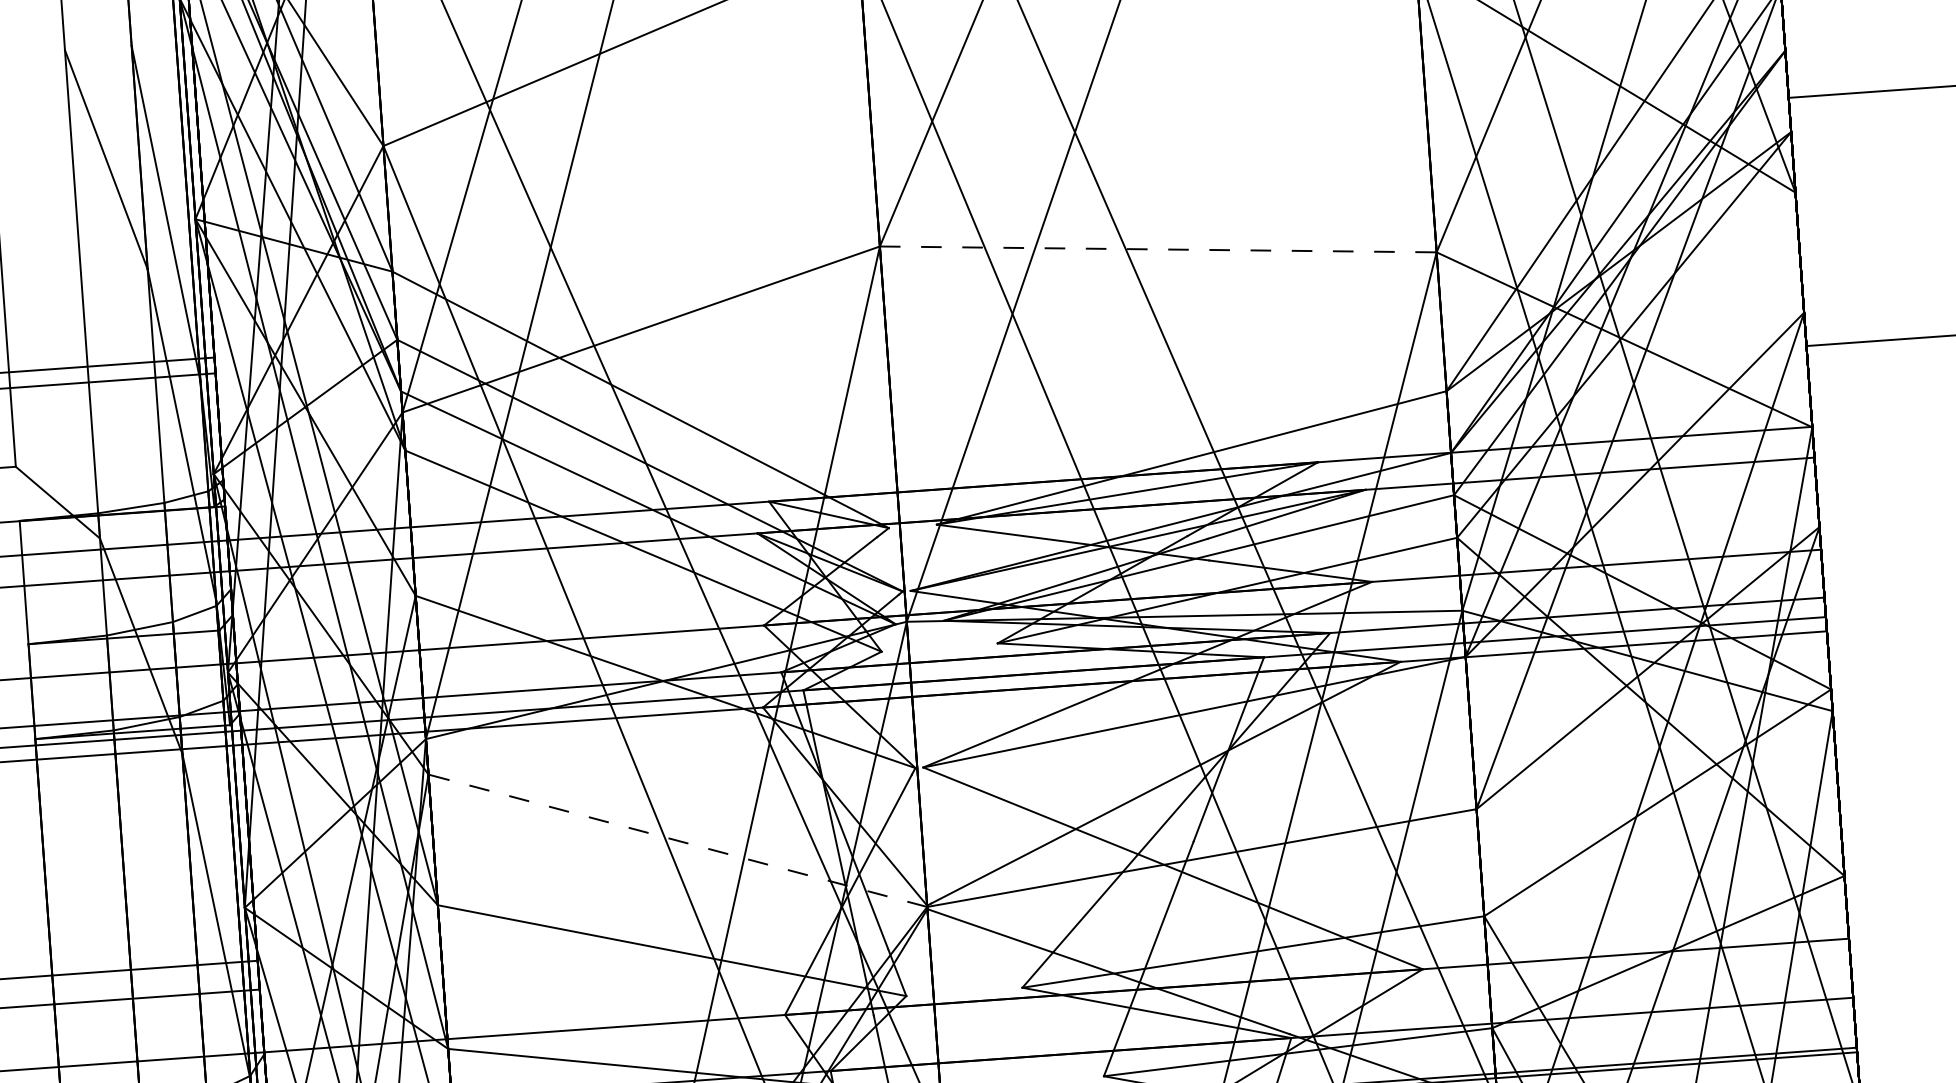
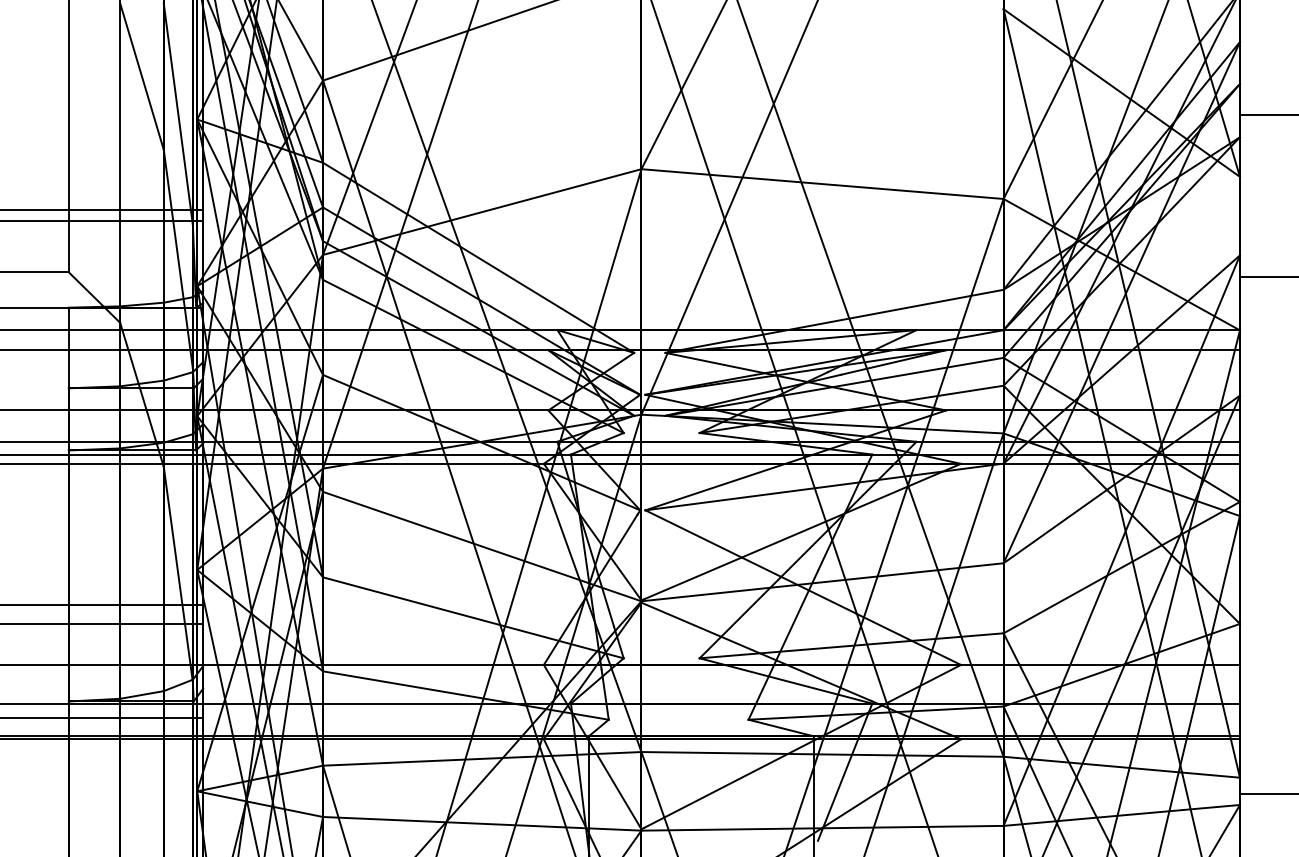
line: (1158, 250) -> (822, 184), dashed -> solid
line: (676, 840) -> (481, 546), dashed -> solid

